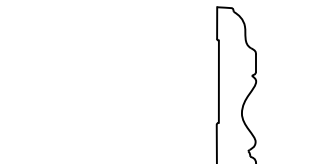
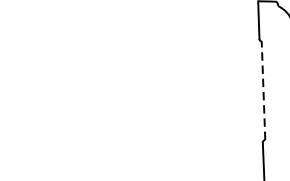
line: (218, 81) -> (263, 90), solid -> dashed

